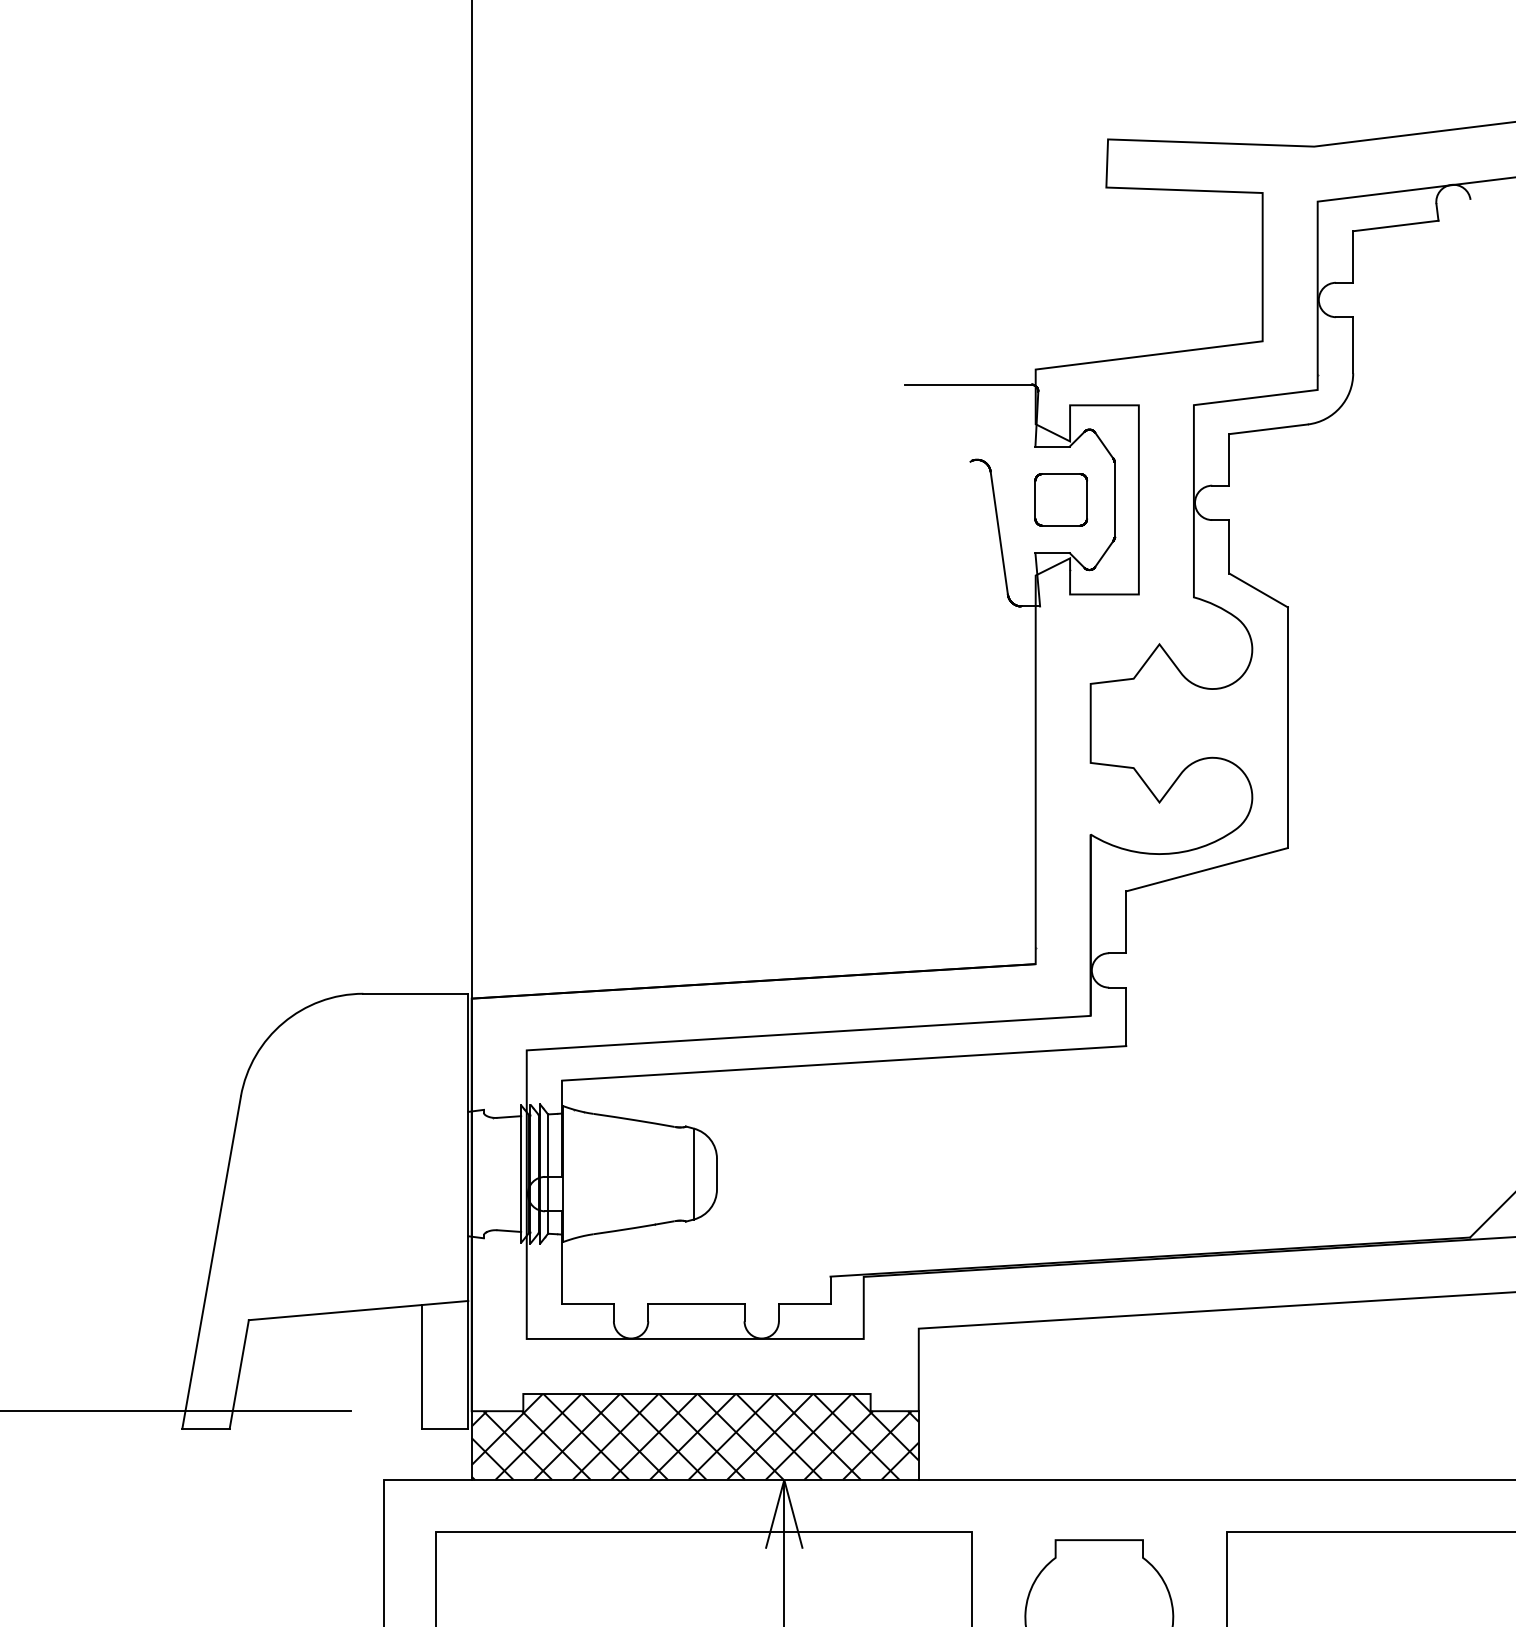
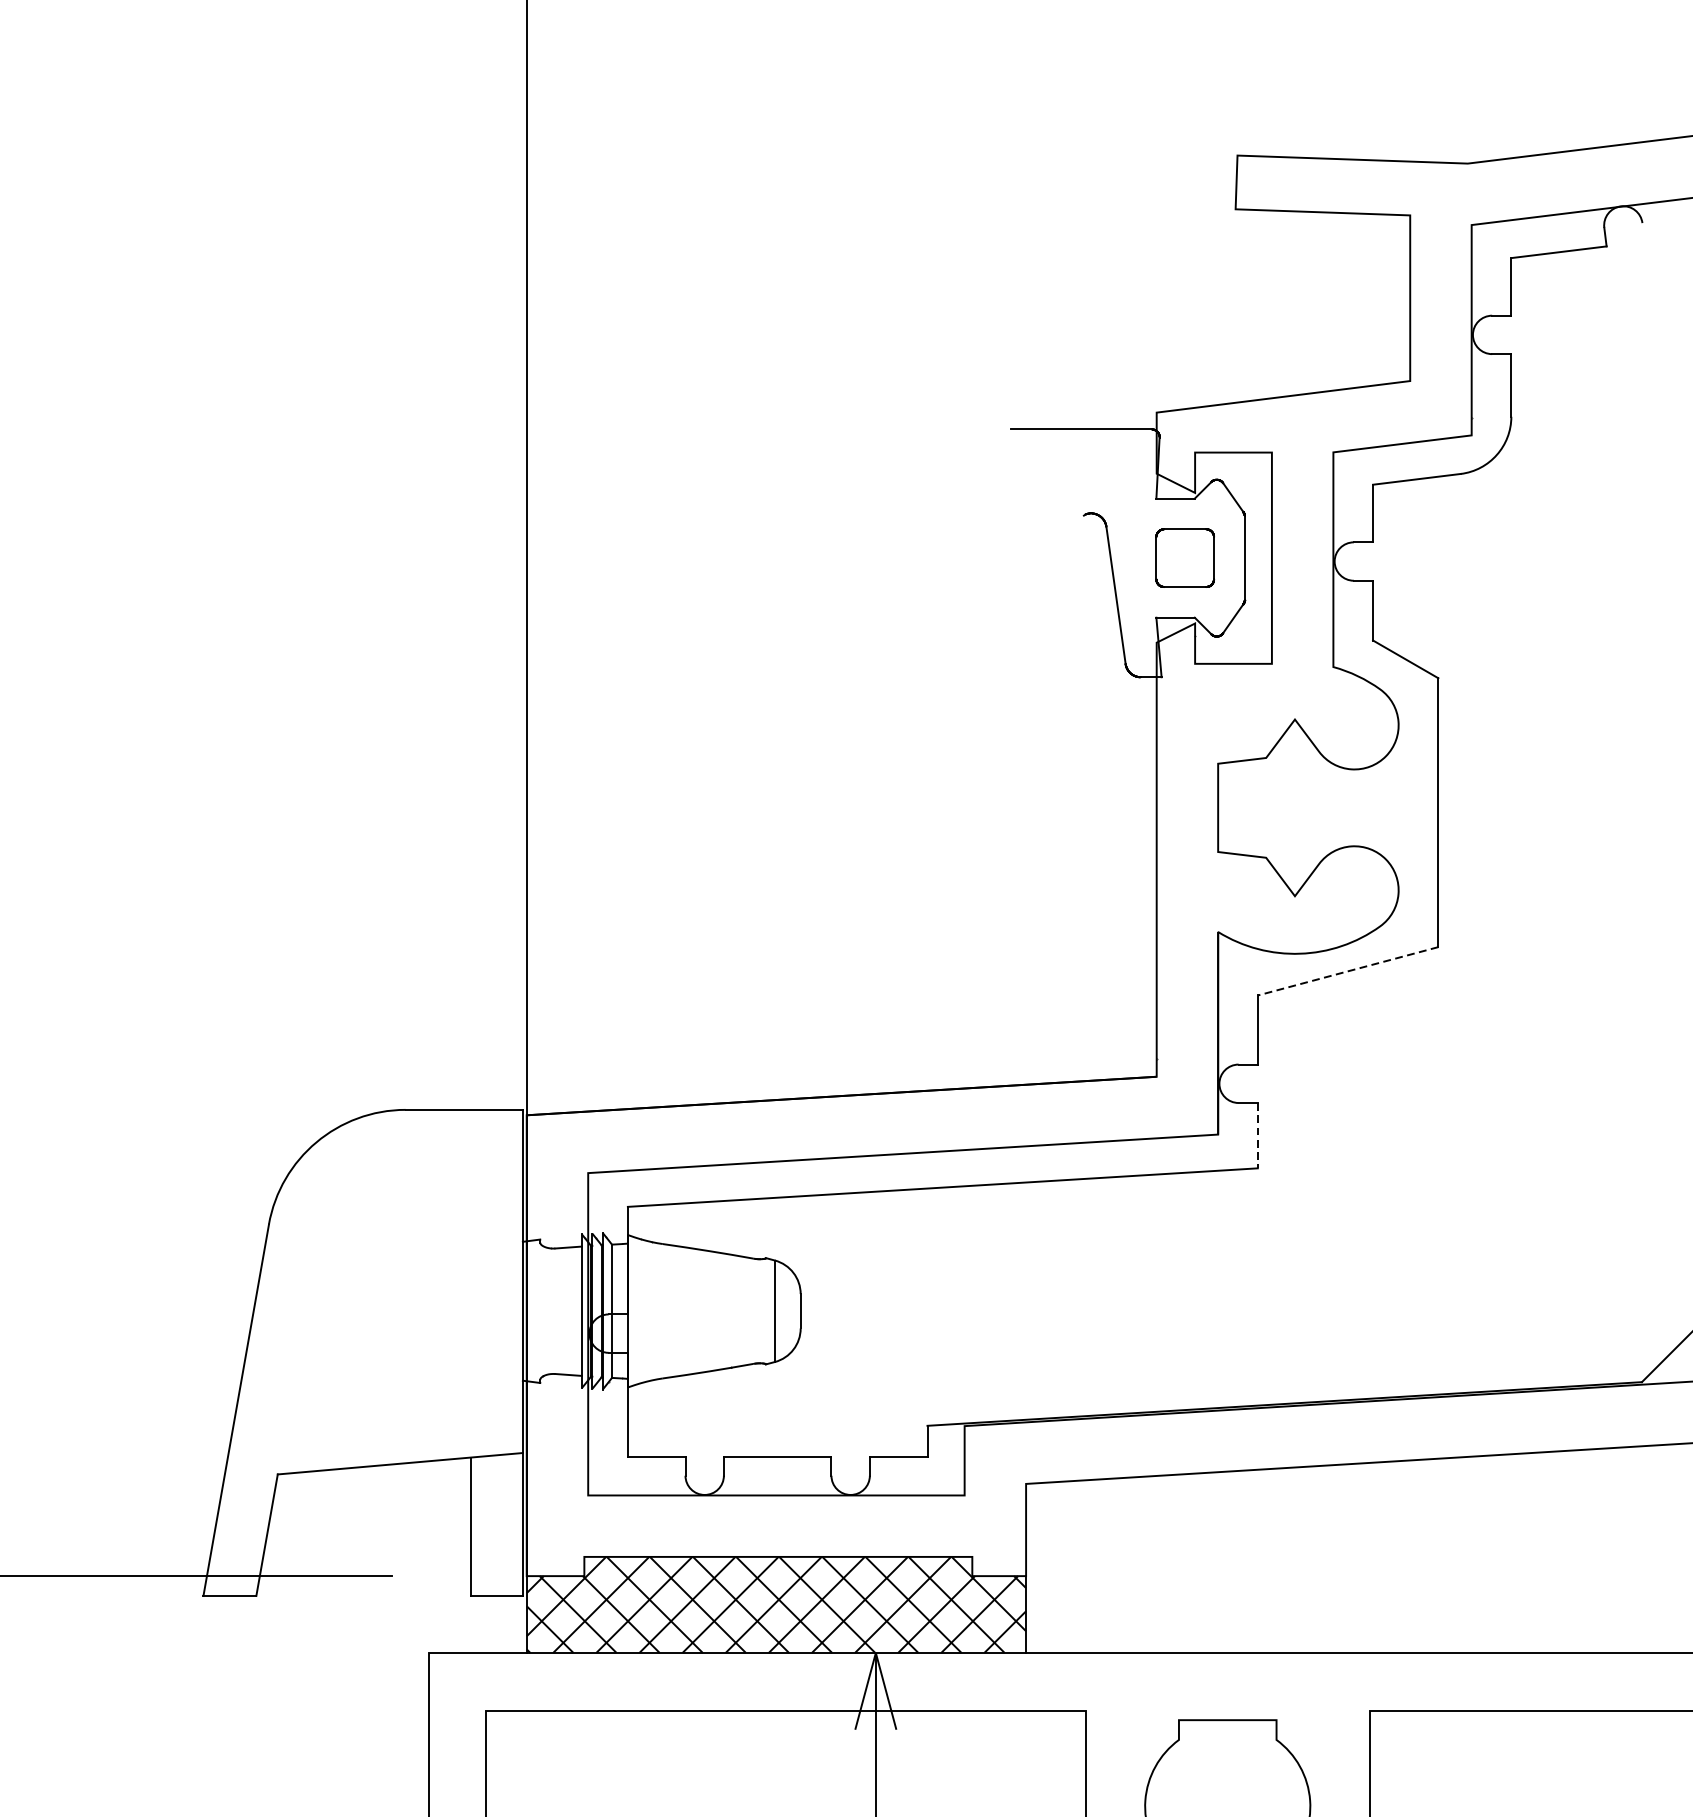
line: (1207, 869) -> (1348, 971), solid -> dashed
line: (1126, 1017) -> (1258, 1136), solid -> dashed

